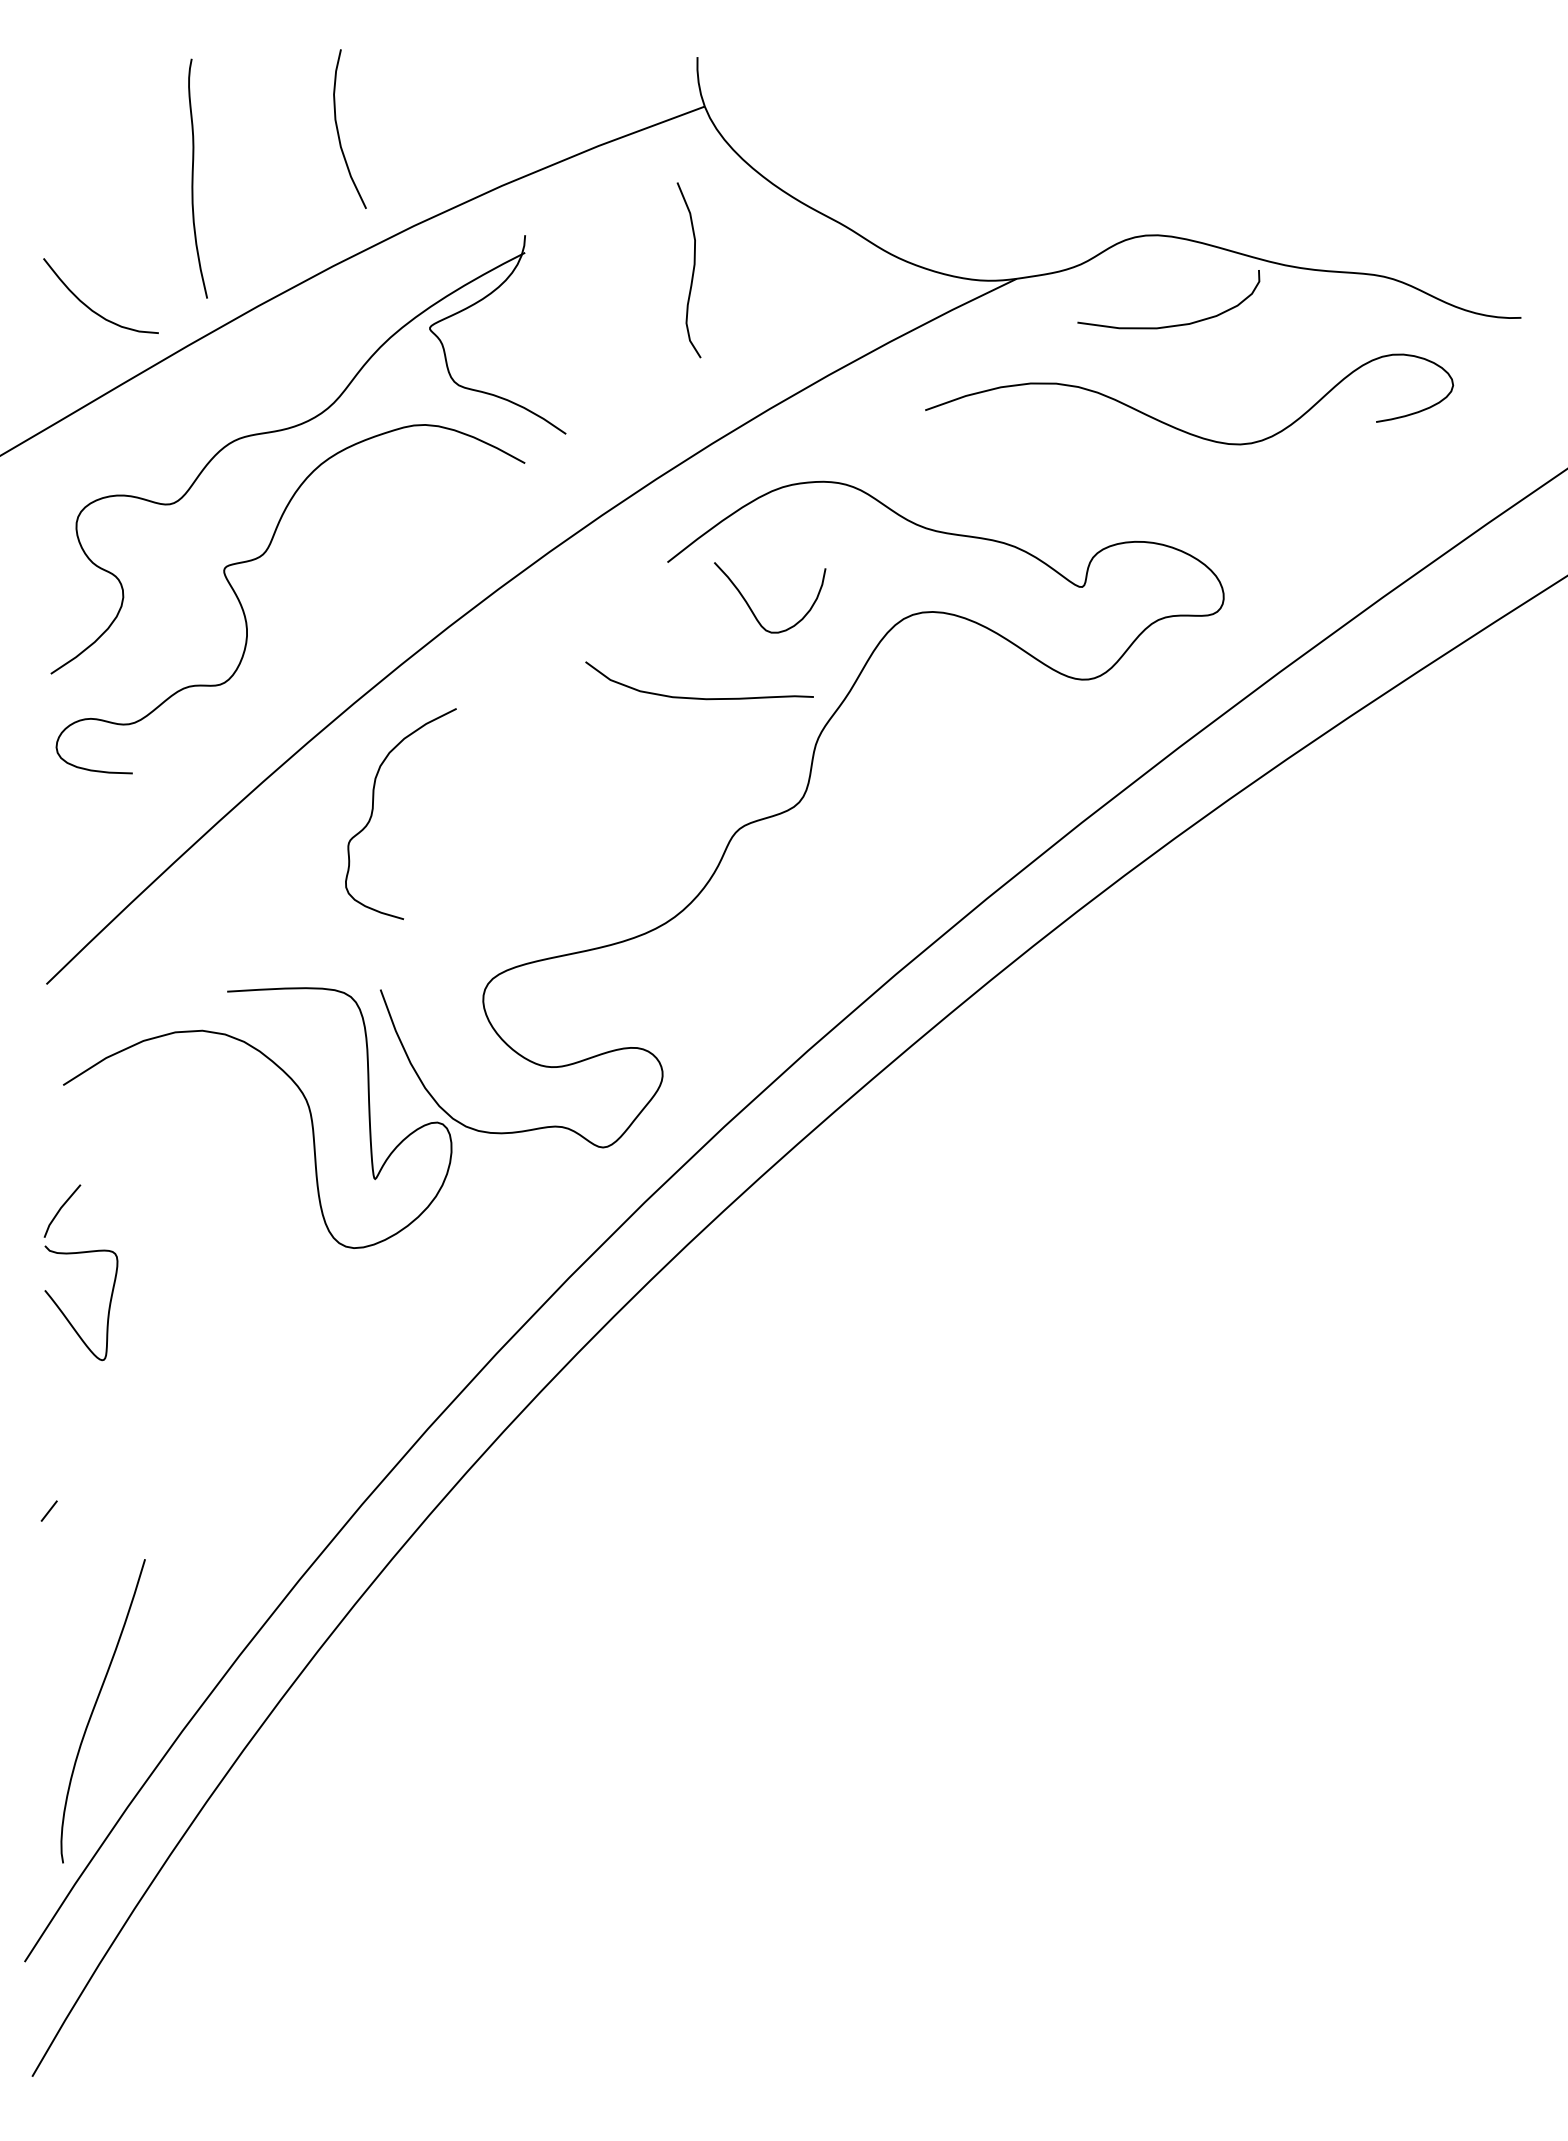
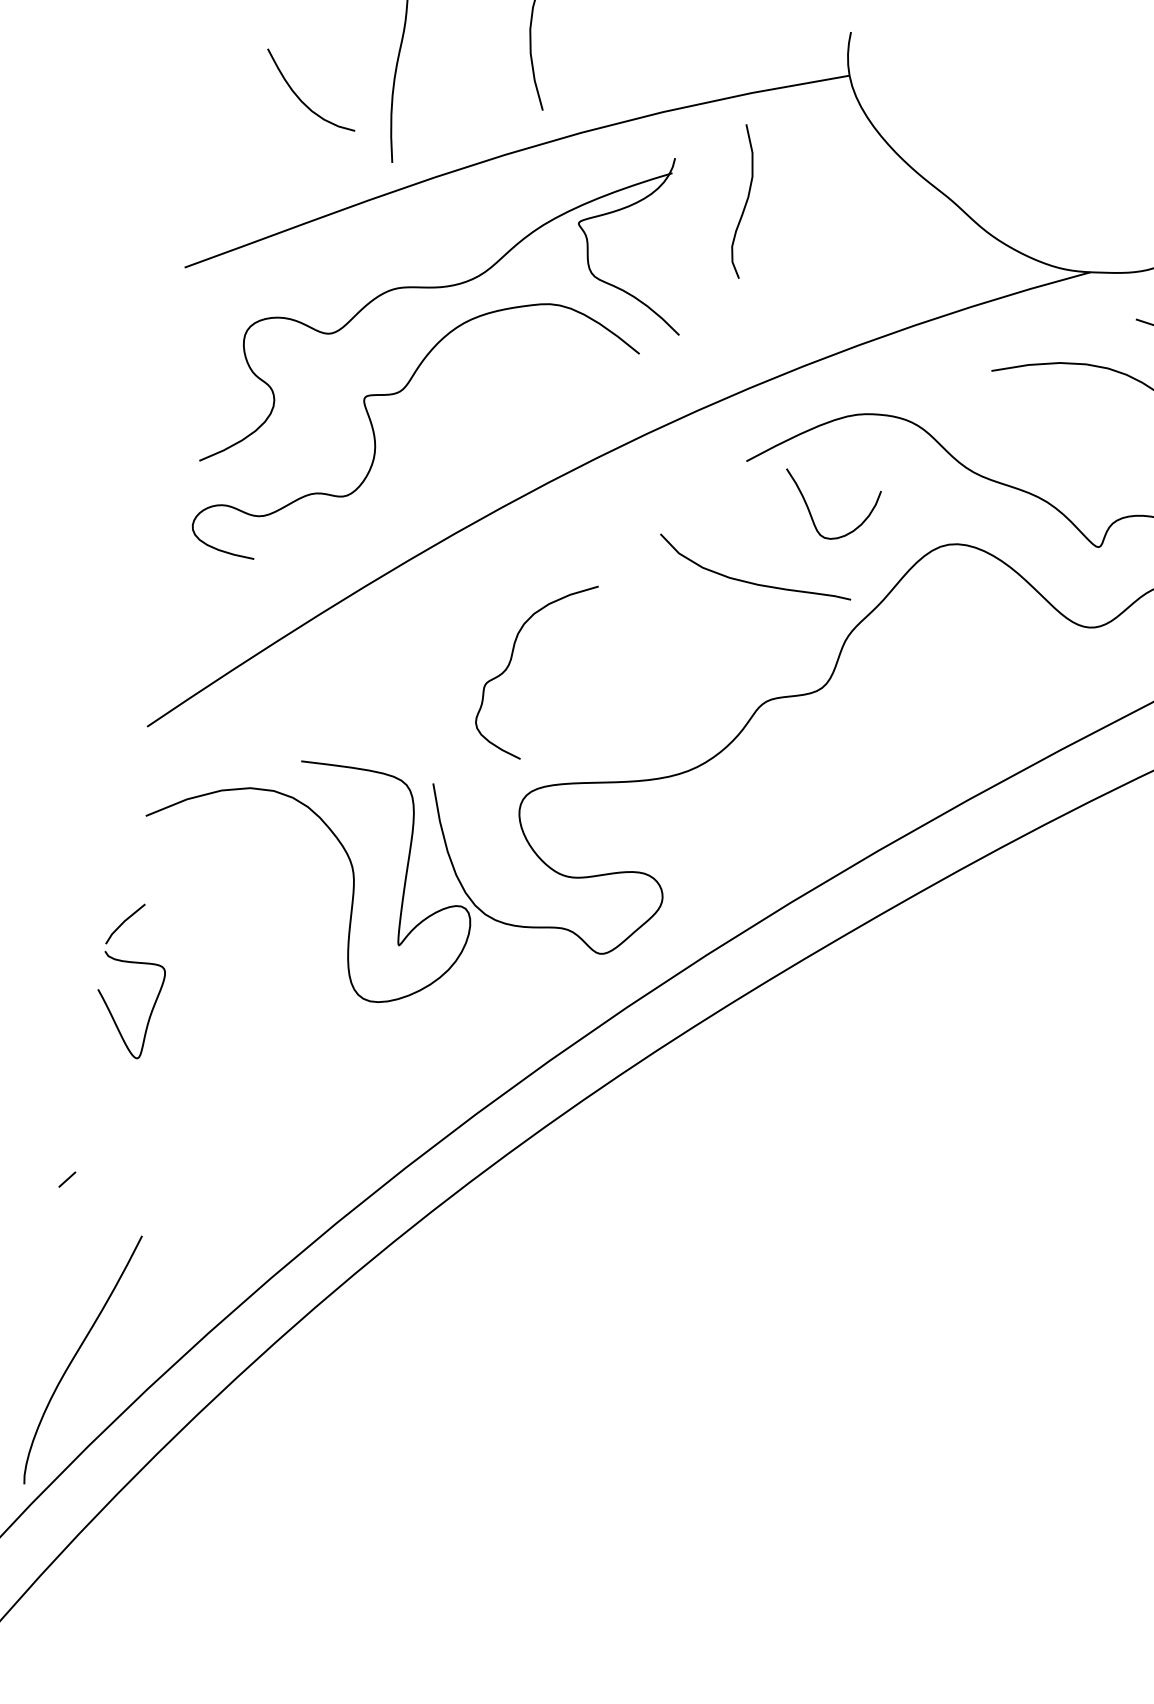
curve: (692, 270) -> (745, 202), moved
curve: (91, 308) -> (301, 99), moved
curve: (373, 811) -> (511, 661), moved

